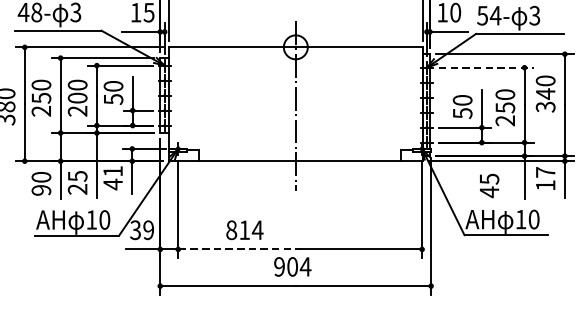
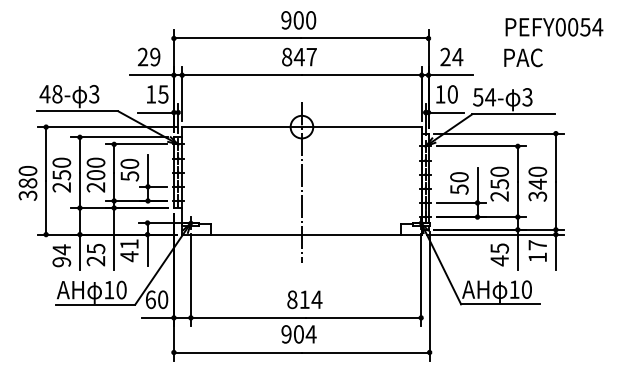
line: (486, 67) -> (481, 146), dashed -> solid
text: (545, 93) -> (537, 183), moved
text: (41, 176) -> (61, 249), 90 -> 94
text: (489, 185) -> (499, 254), moved
text: (141, 229) -> (156, 299), 39 -> 60
text: (244, 229) -> (304, 299), moved
line: (240, 249) -> (249, 317), dashed -> solid

